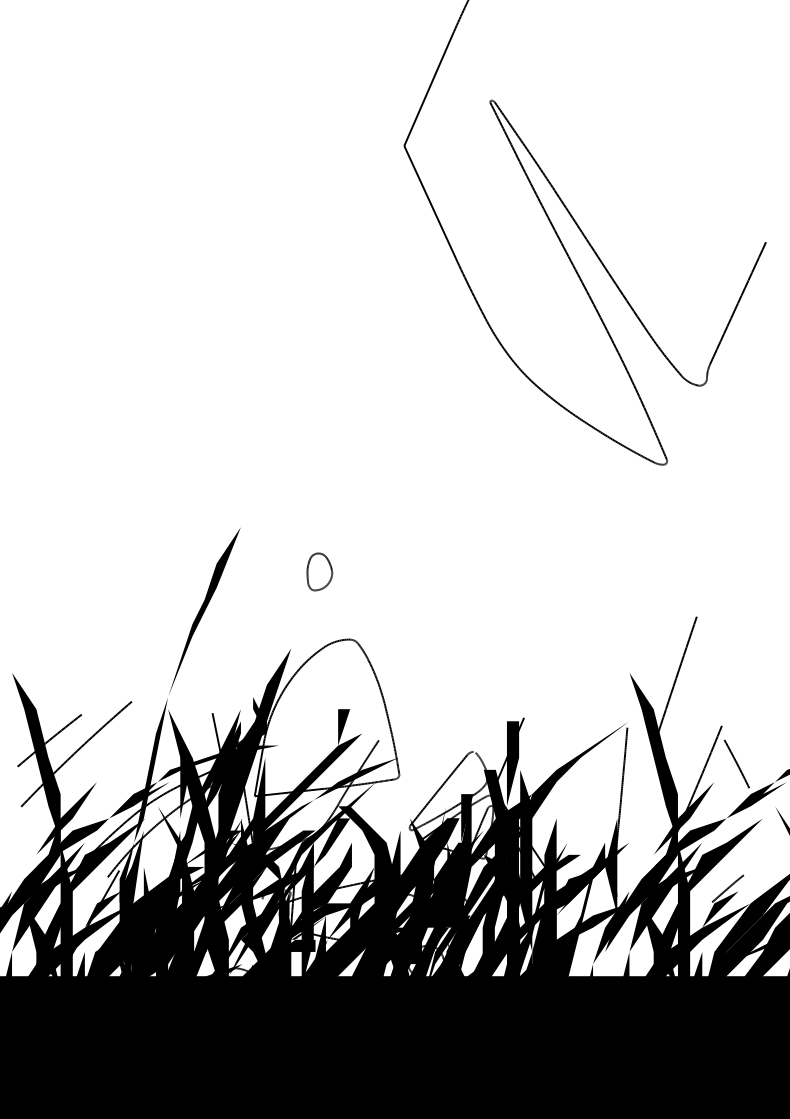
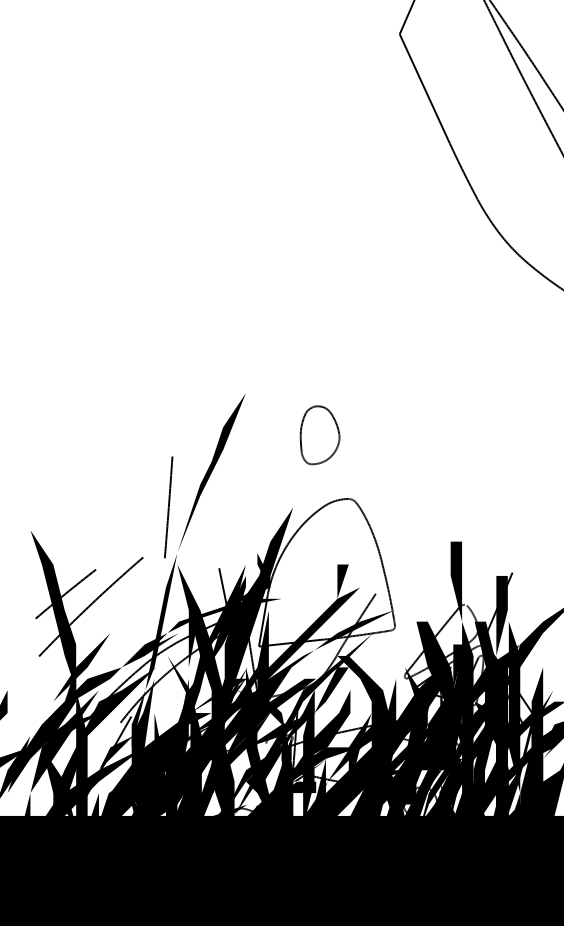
part: (319, 571) -> (319, 434), size x1.67
line: (158, 648) -> (168, 507), added
fill: (458, 848) -> (450, 695), added

